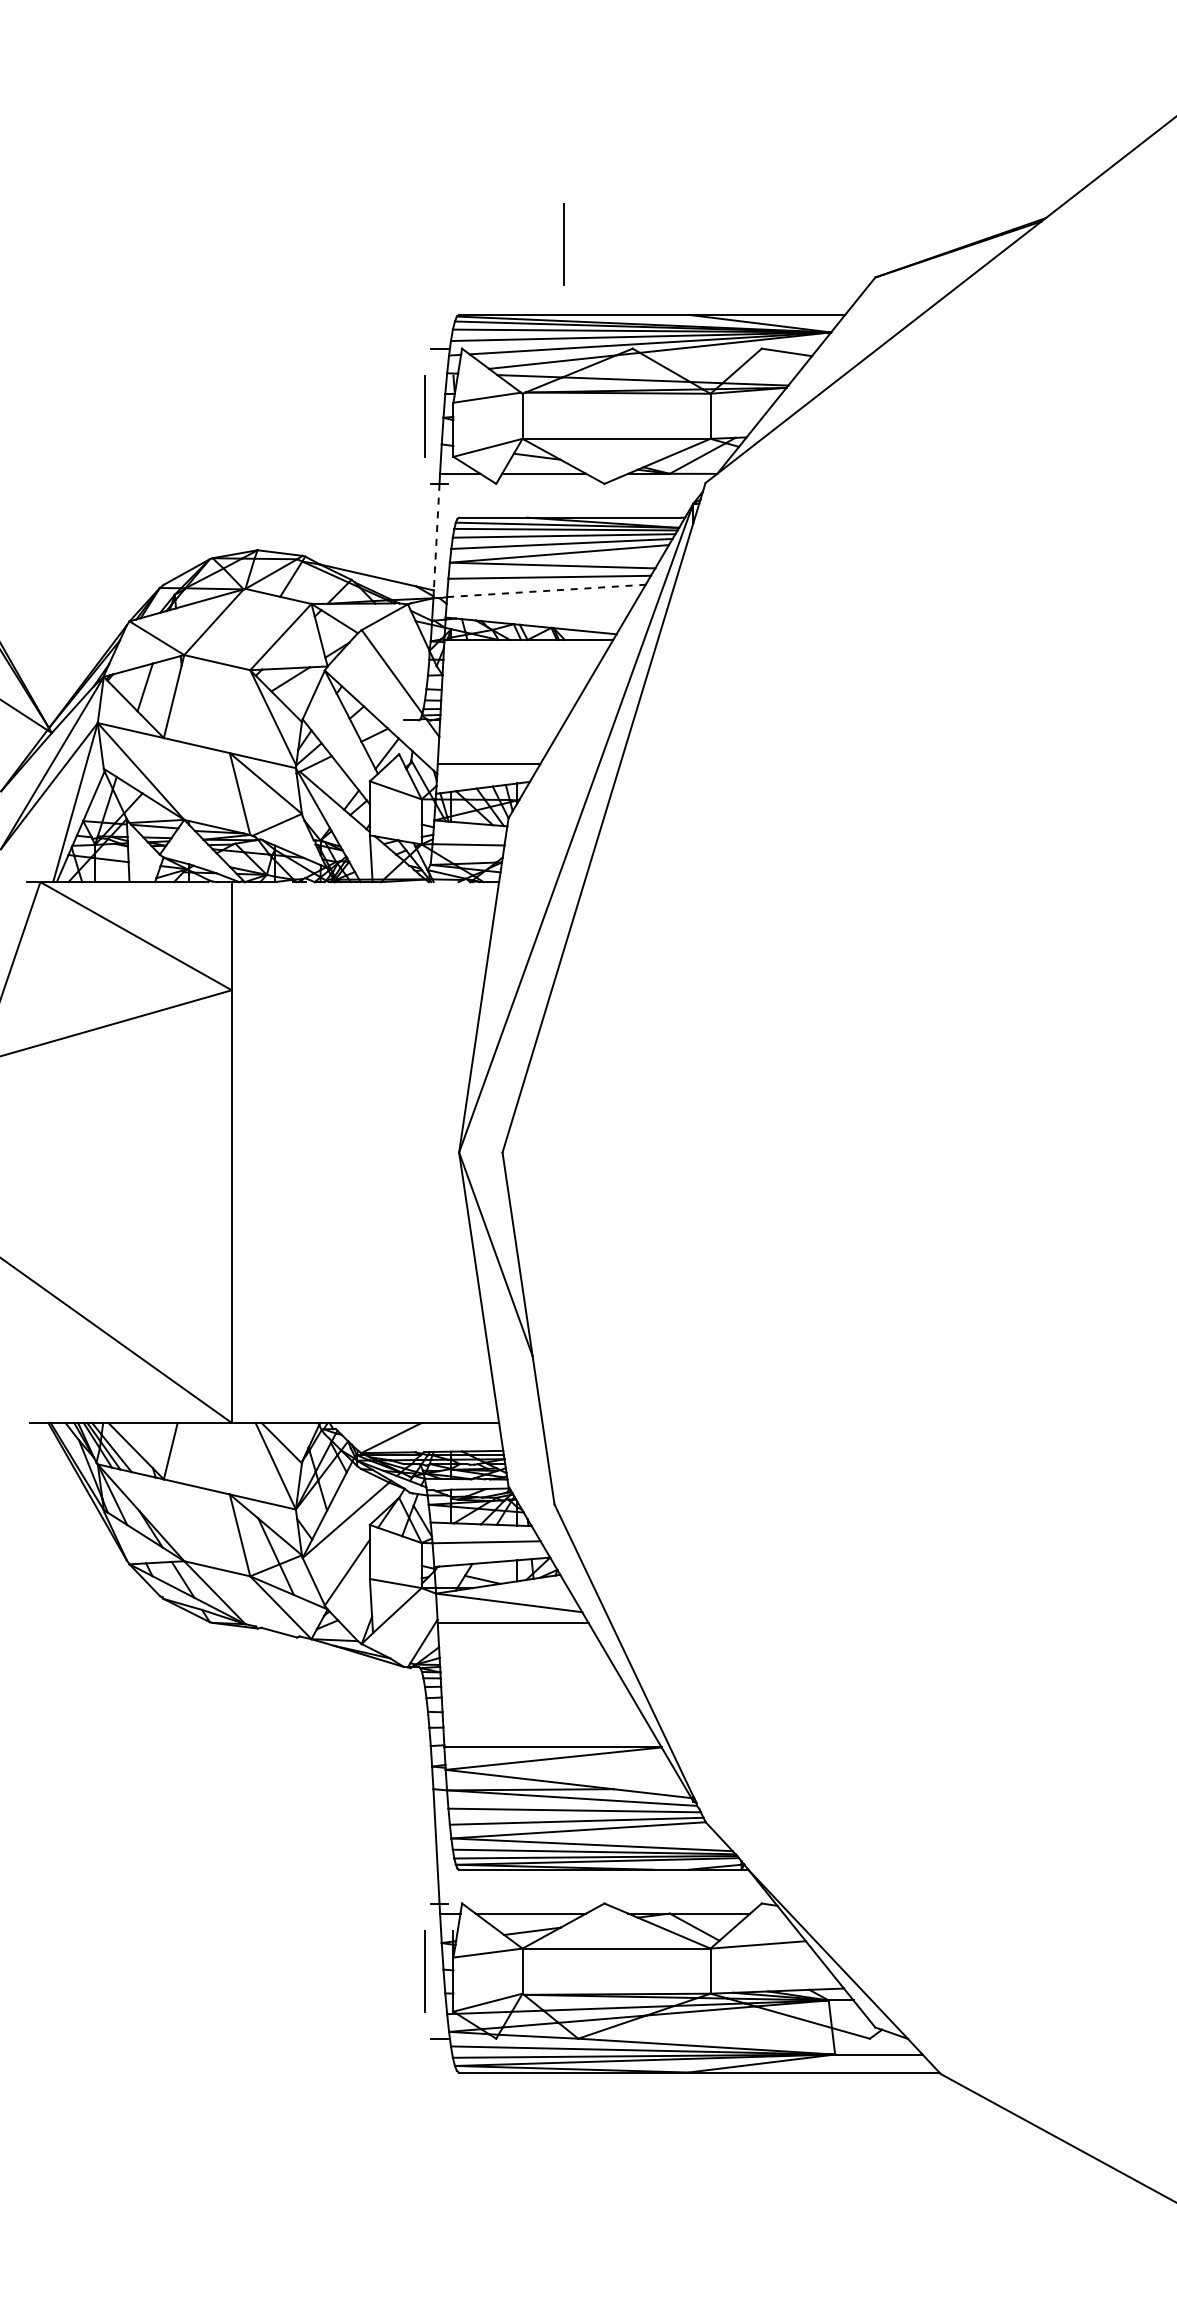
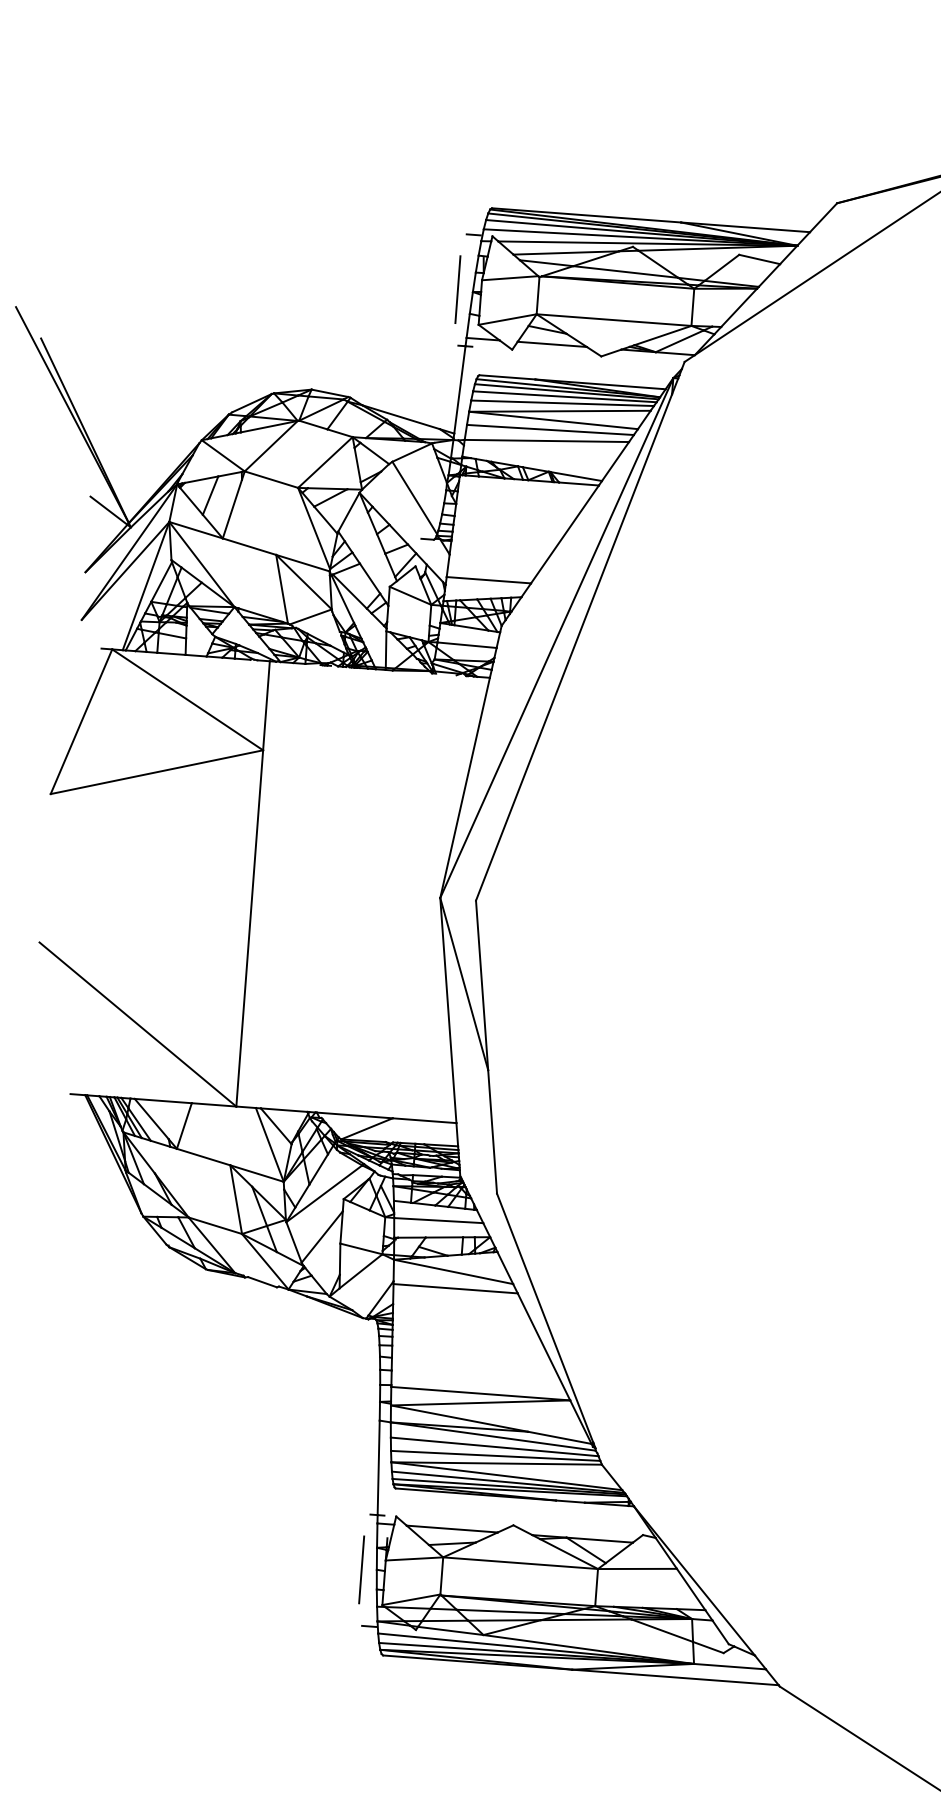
line: (563, 244) -> (582, 156), removed
line: (436, 537) -> (459, 390), dashed -> solid
line: (546, 590) -> (547, 440), dashed -> solid

